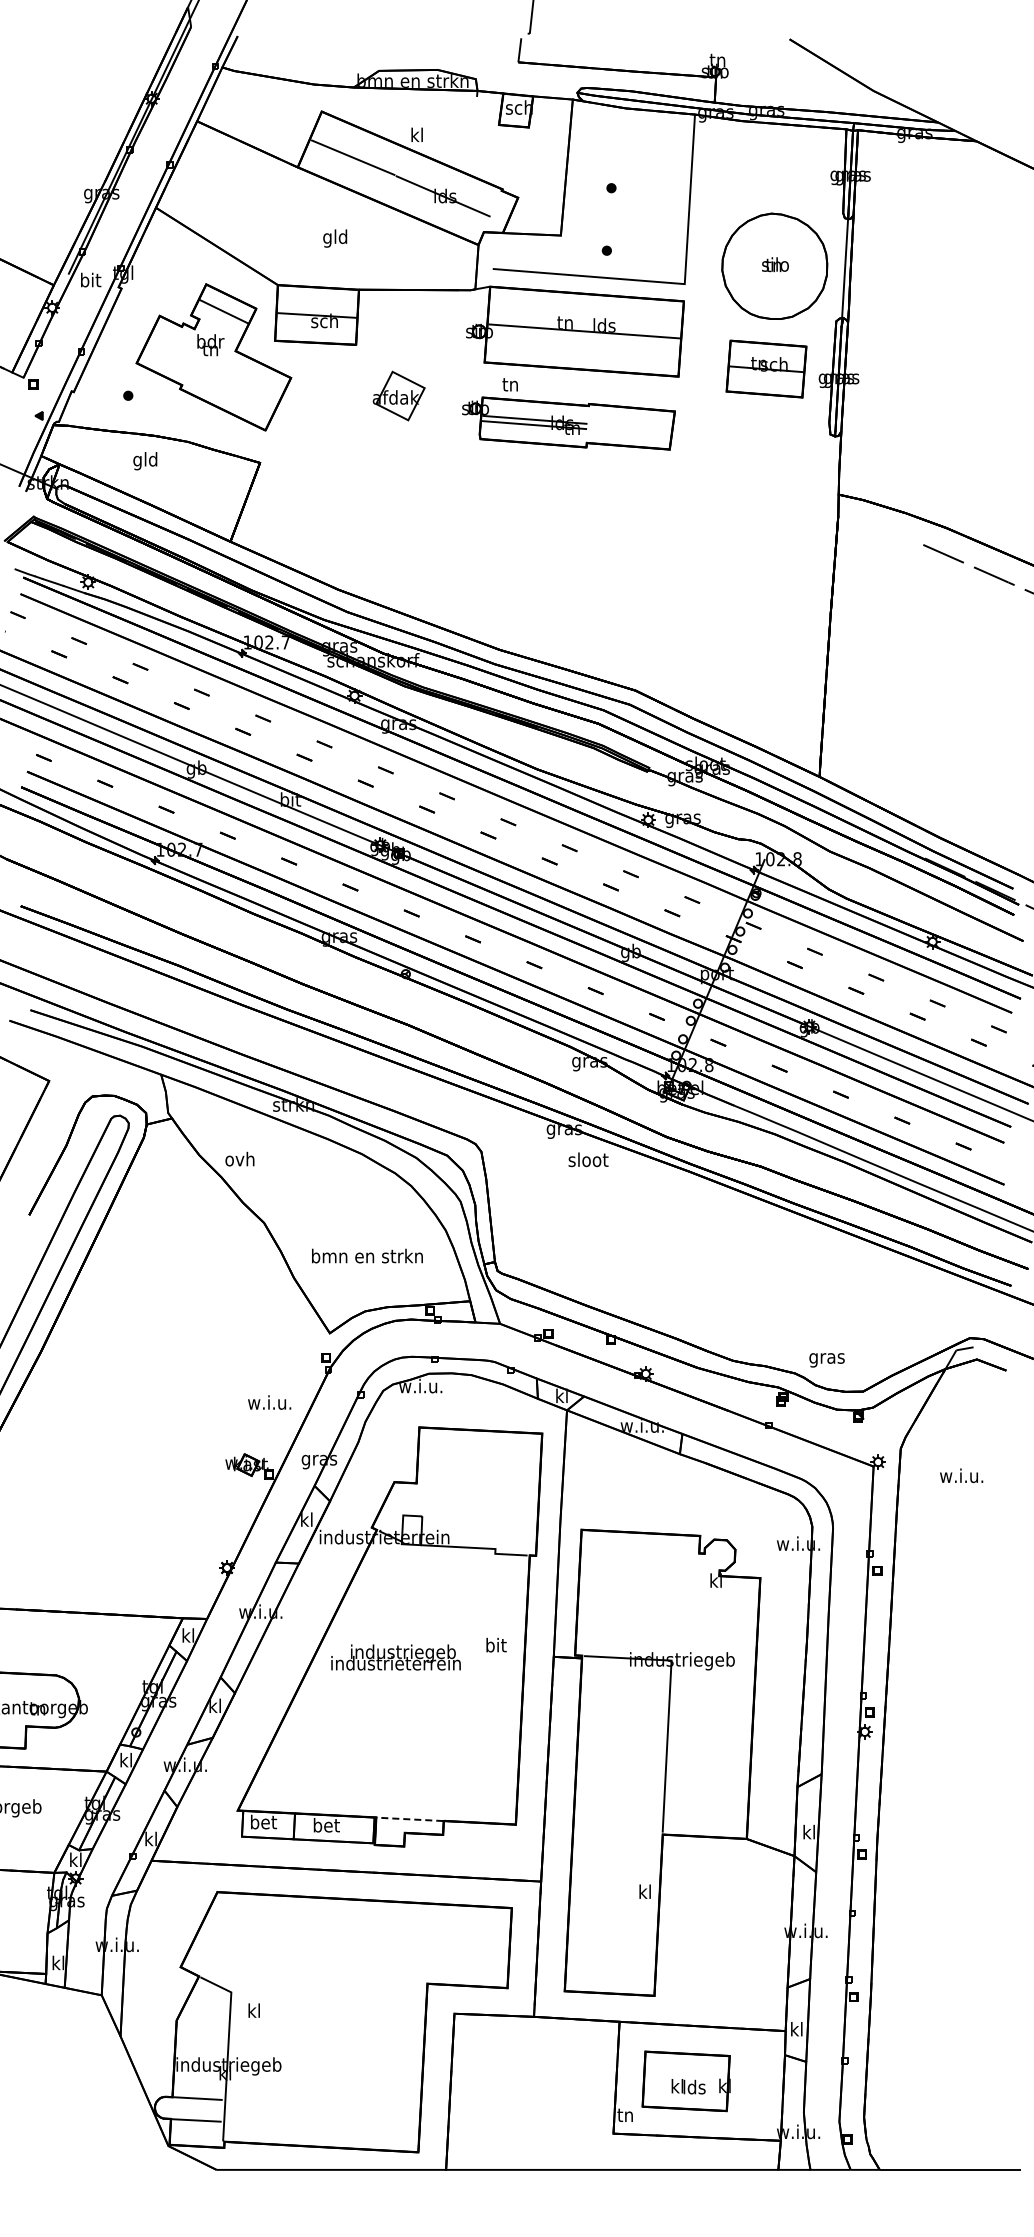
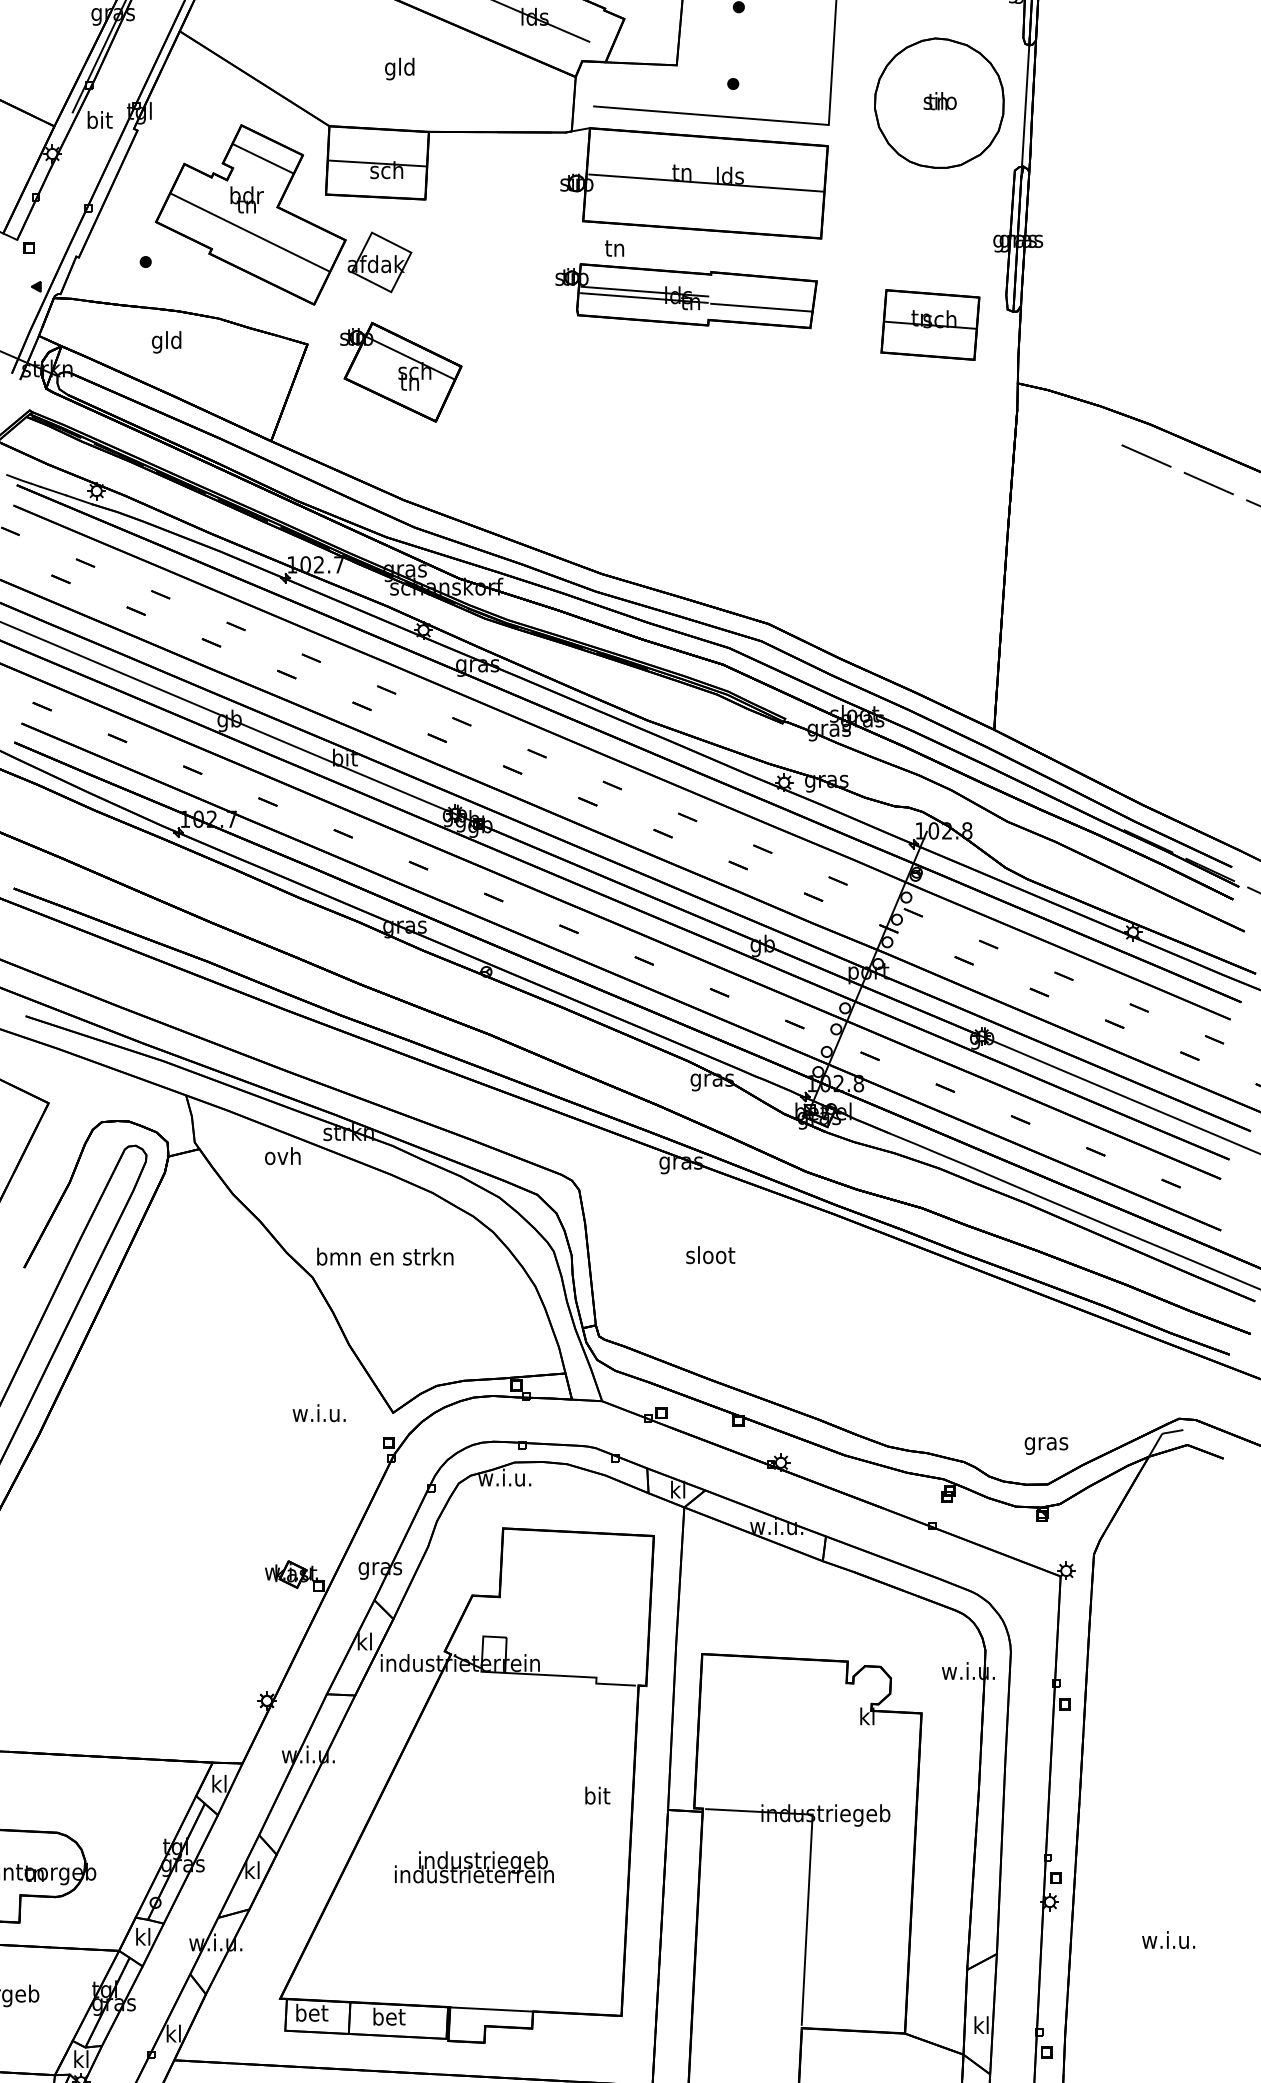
part: (766, 368) -> (930, 324), moved
line: (213, 371) -> (250, 232), added
part: (398, 395) -> (379, 261), moved
line: (629, 432) -> (760, 307), added
part: (336, 485) -> (401, 372), added
text: (239, 1158) -> (282, 1155), moved
text: (588, 1159) -> (710, 1254), moved
text: (367, 1255) -> (385, 1255), moved
text: (826, 1360) -> (1045, 1446), moved
text: (269, 1402) -> (319, 1413), moved
text: (961, 1475) -> (1168, 1939), moved
text: (395, 1657) -> (473, 1867), moved
line: (409, 1819) -> (490, 2009), dashed -> solid

